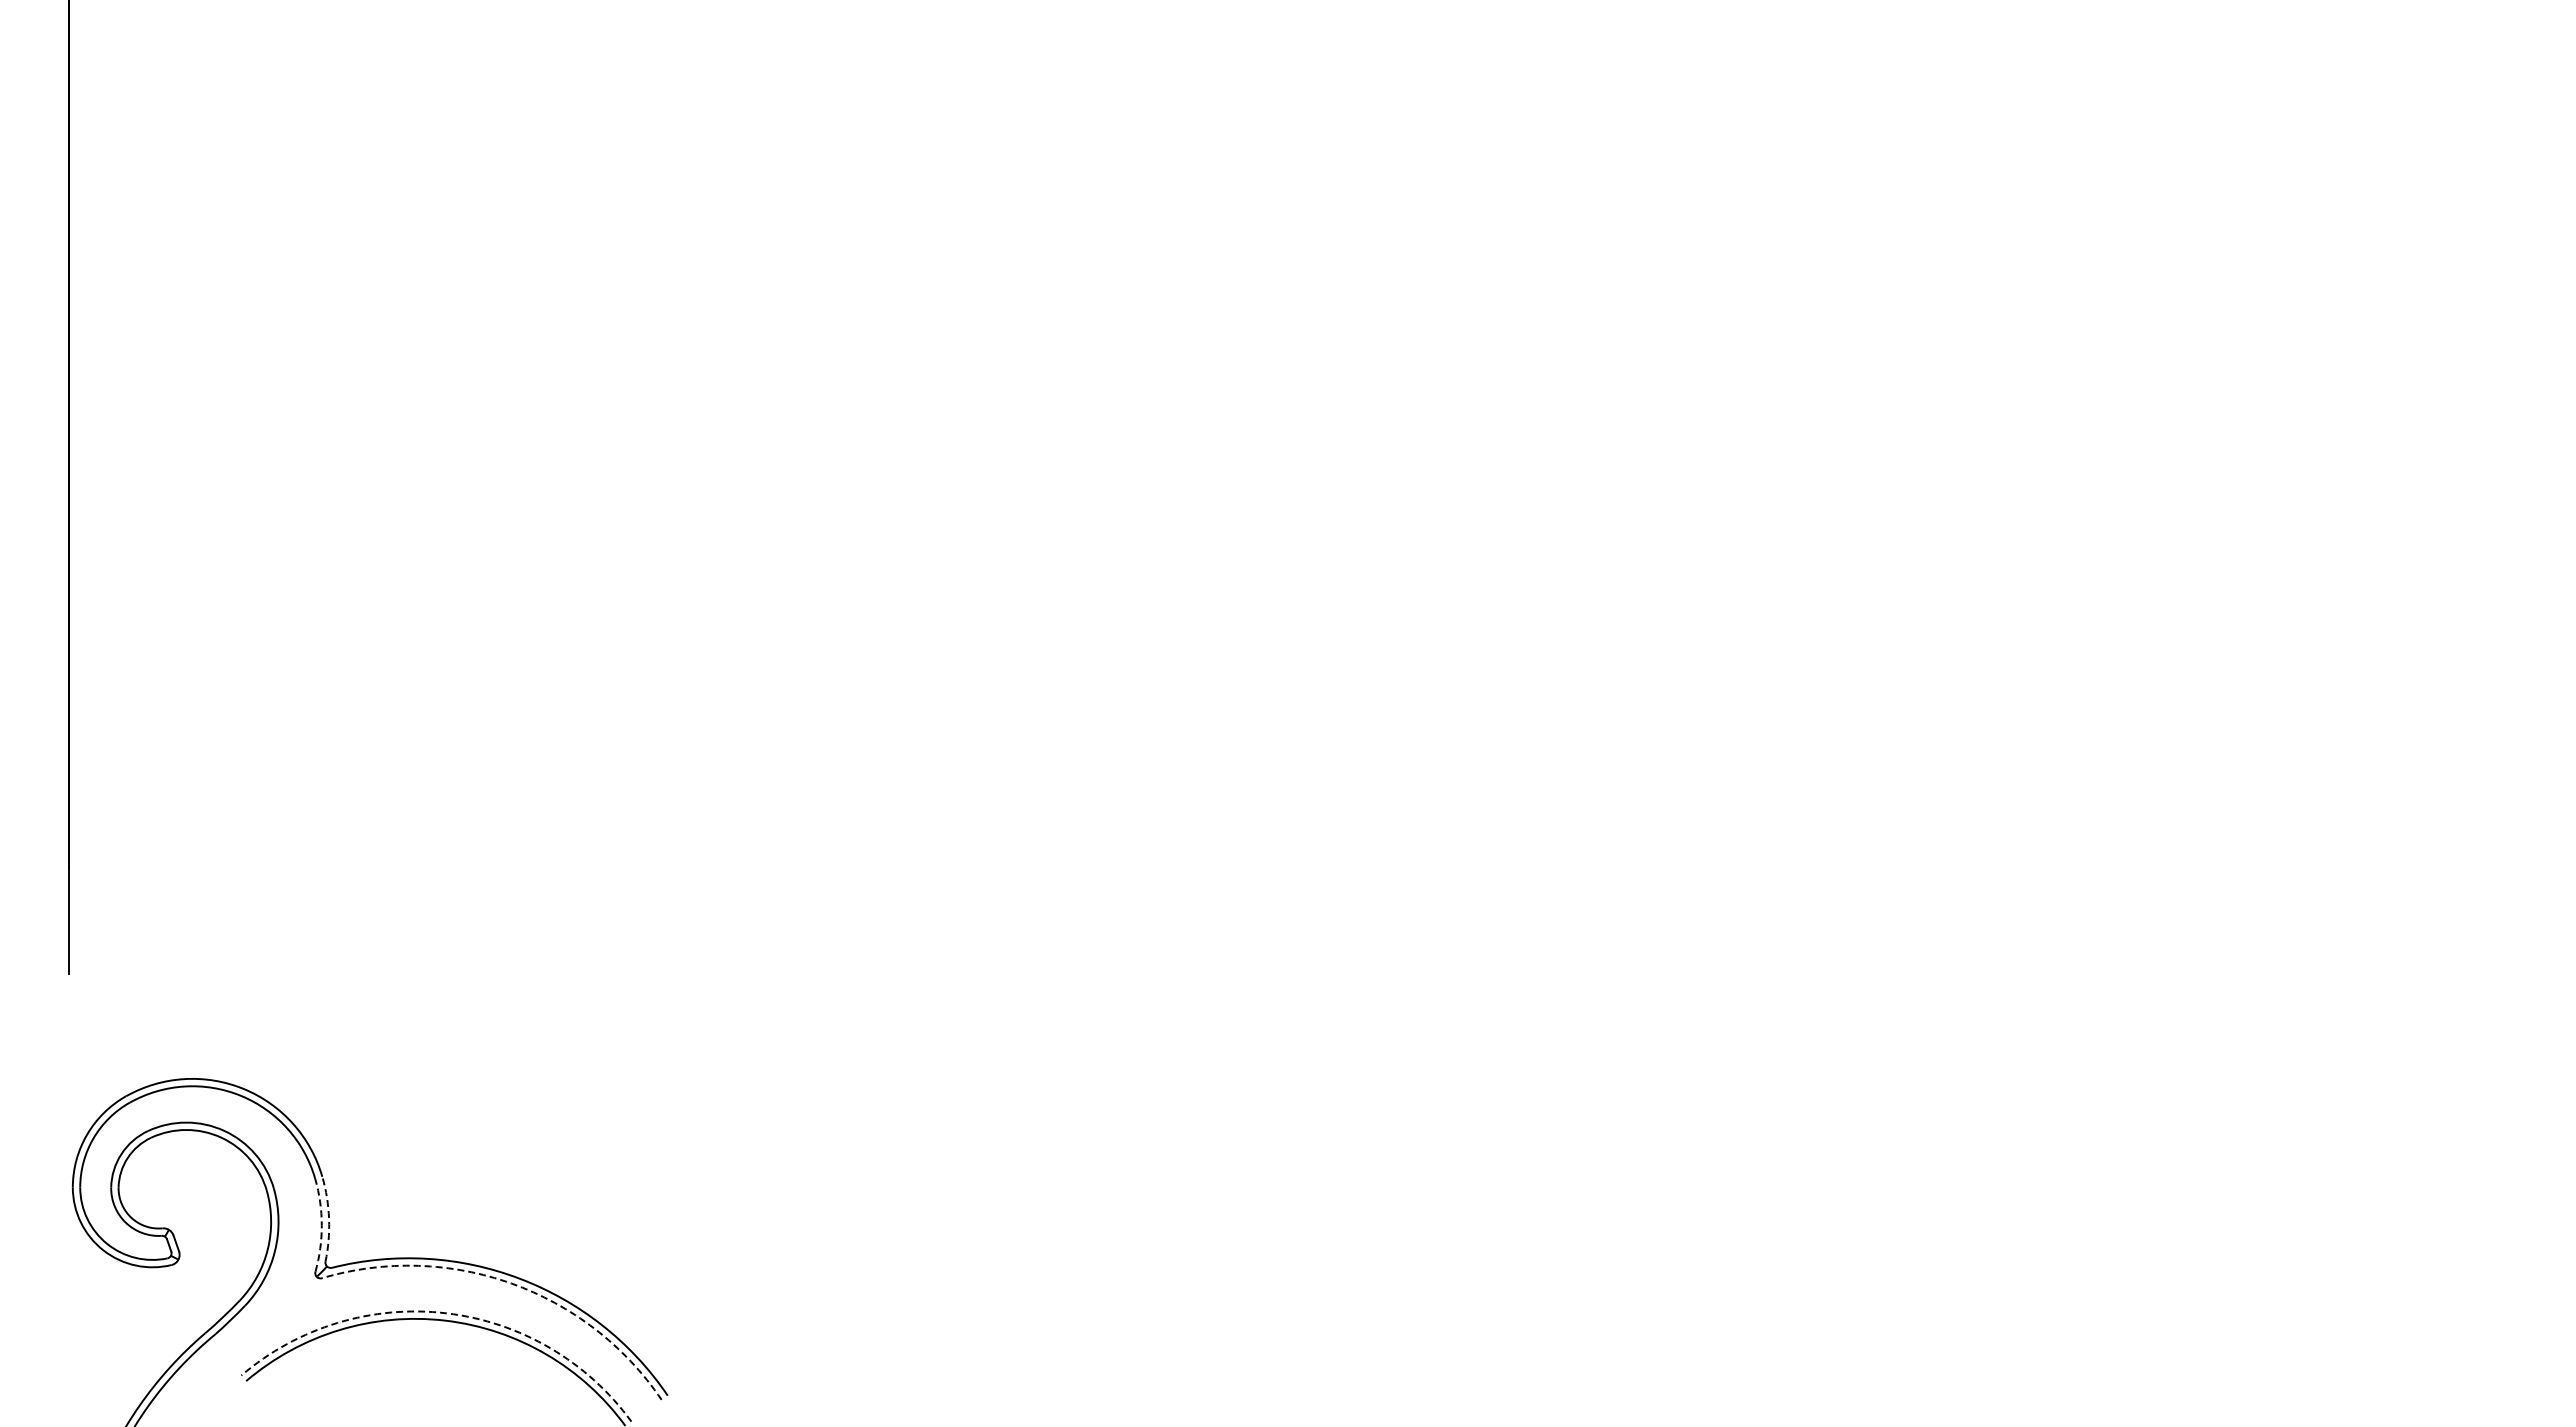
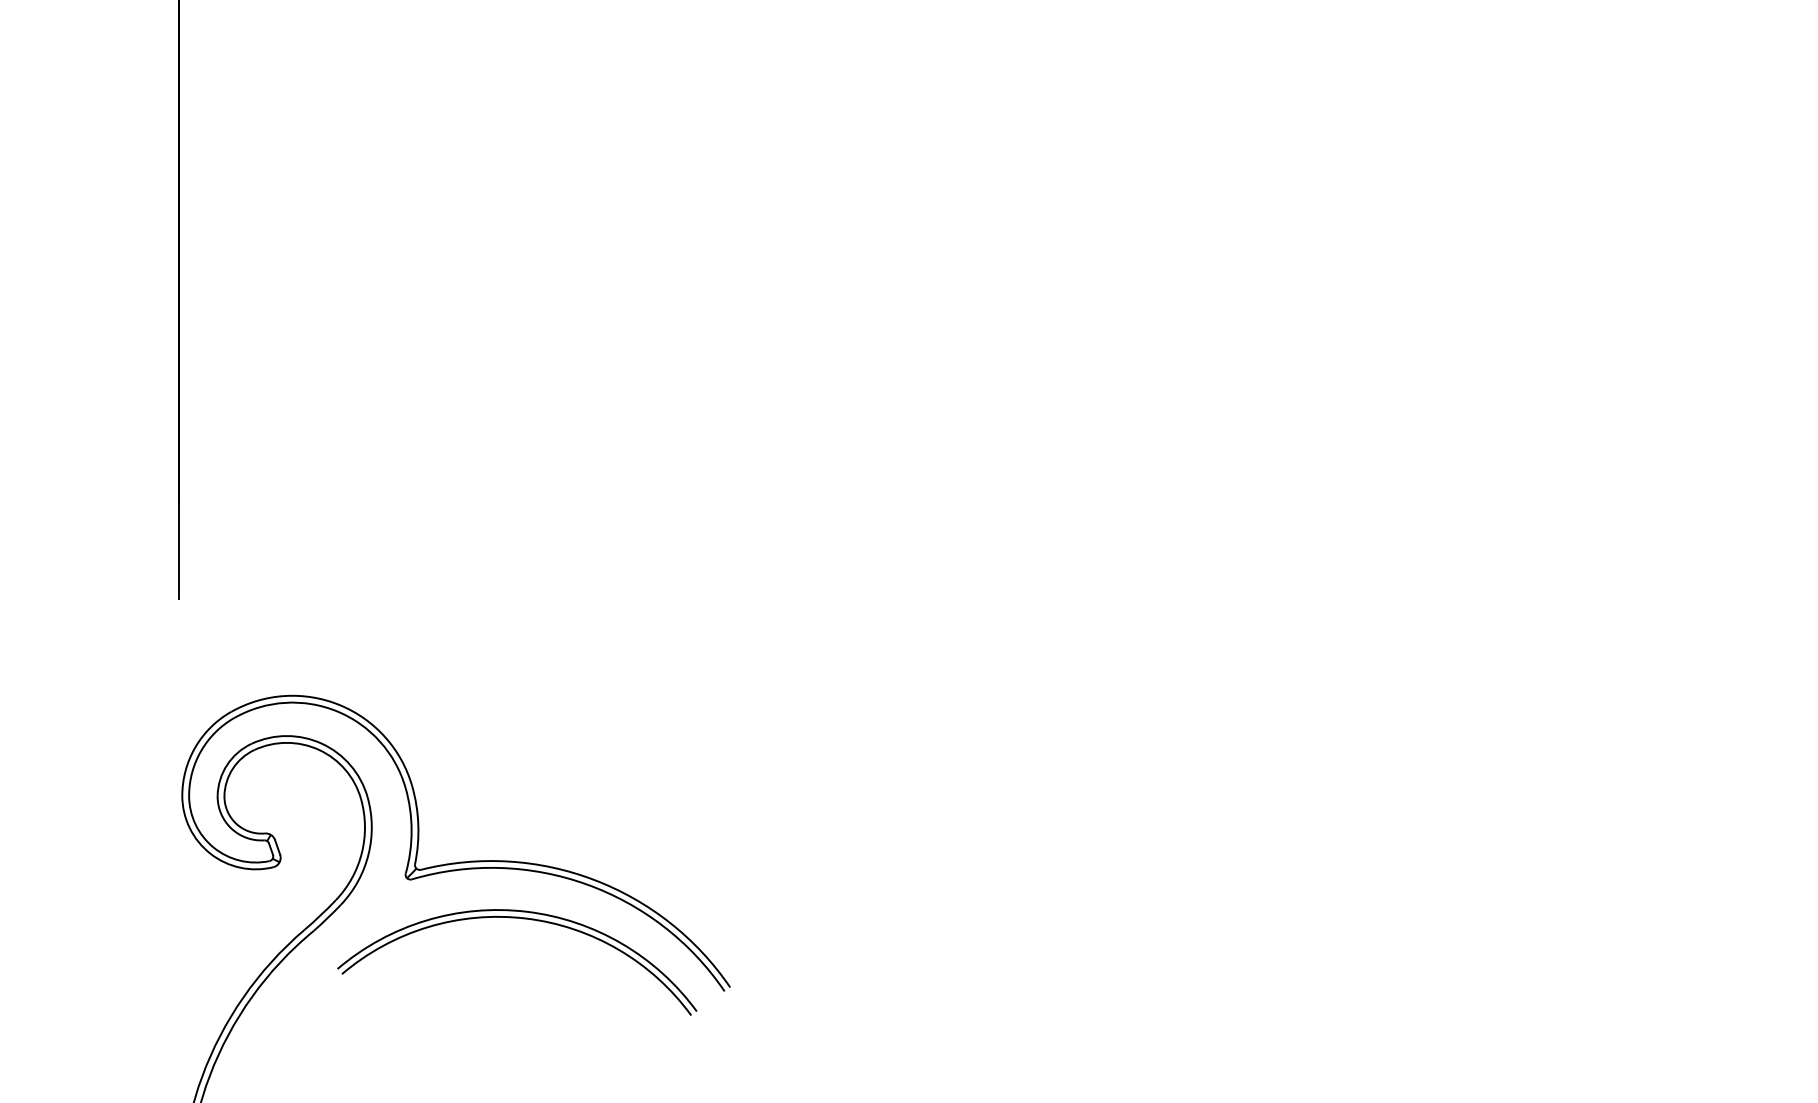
arc: (329, 1219) -> (418, 825), dashed -> solid
arc: (321, 1225) -> (411, 830), dashed -> solid
arc: (511, 1283) -> (586, 884), dashed -> solid
arc: (446, 1313) -> (526, 911), dashed -> solid

